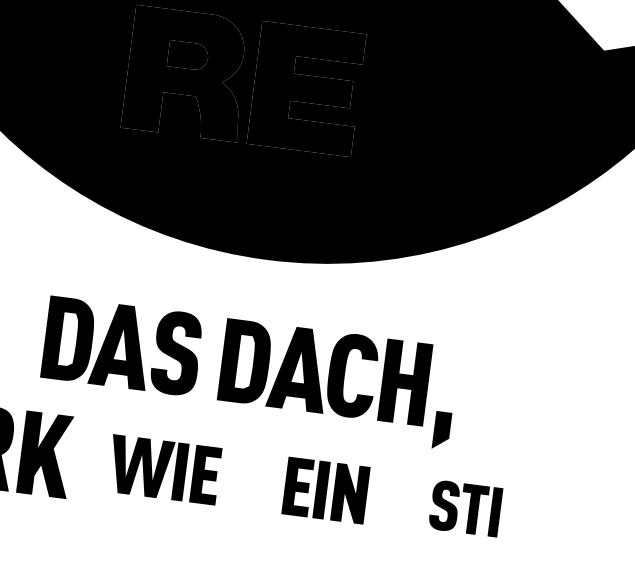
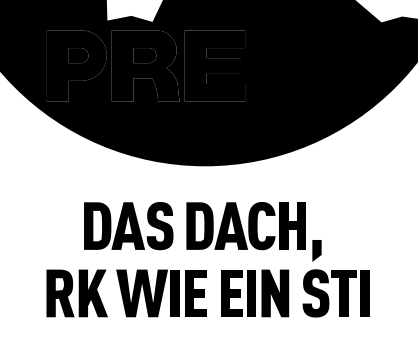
part: (164, 469) -> (161, 293), size x1.43
part: (326, 490) -> (255, 293), size x1.43
part: (464, 508) -> (335, 293), size x1.67

